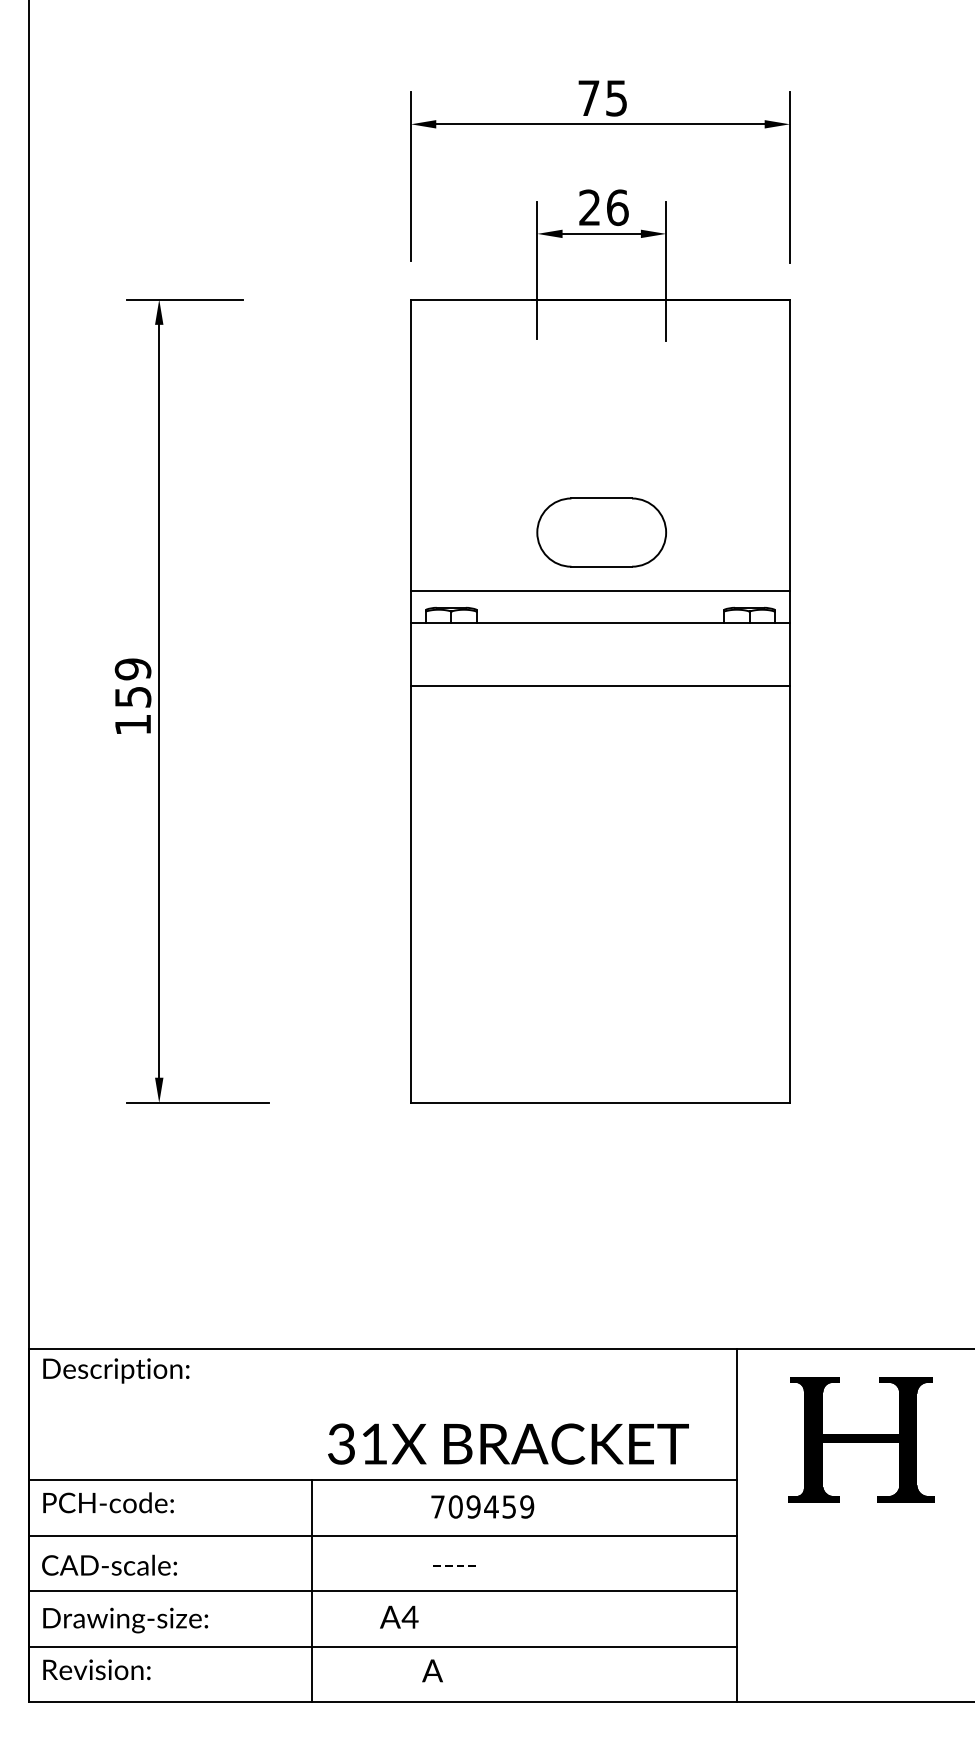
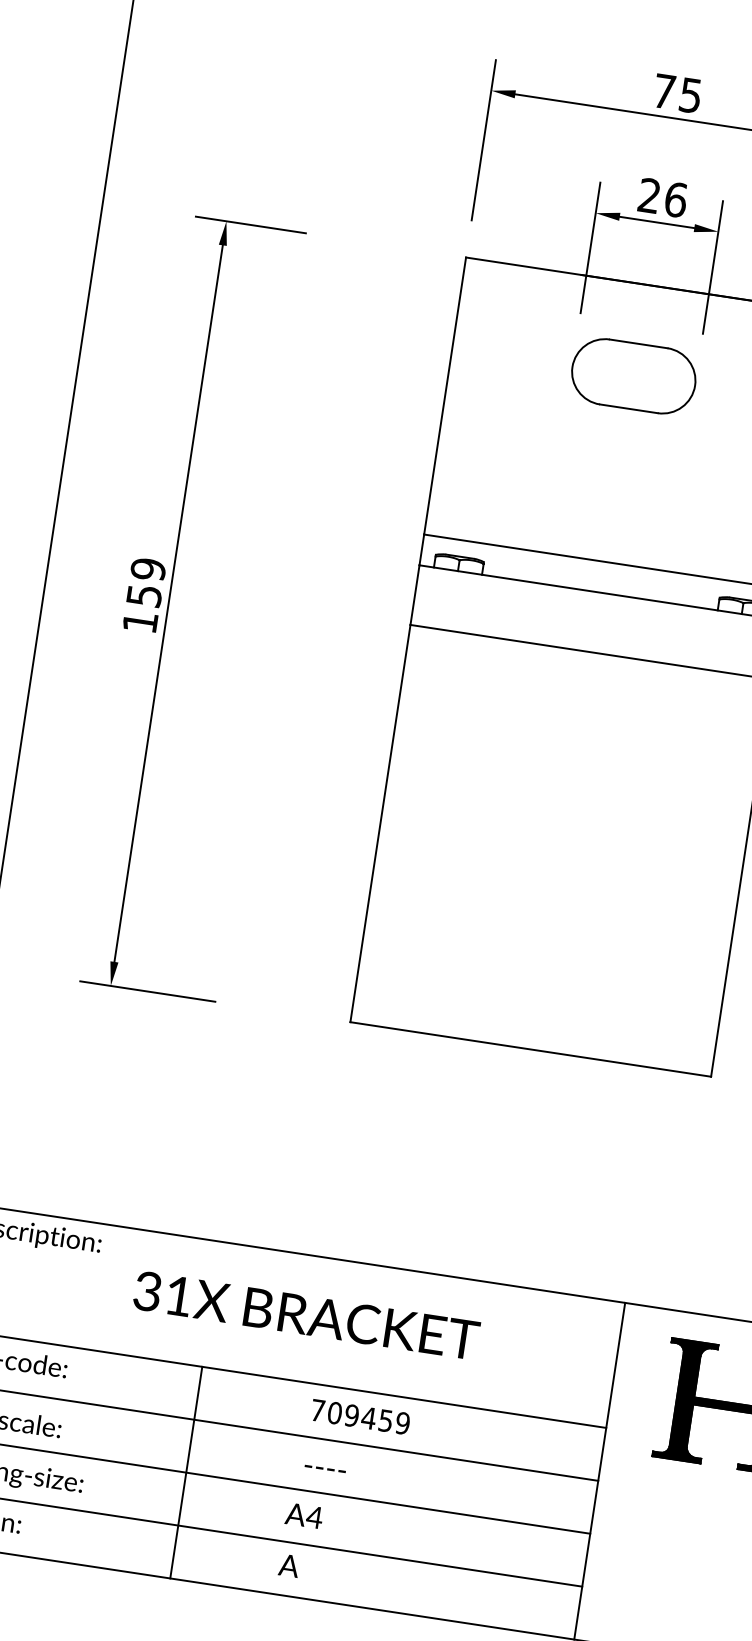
part: (601, 532) -> (633, 376), moved
text: (508, 1443) -> (306, 1314), moved
text: (399, 1616) -> (304, 1515), moved

